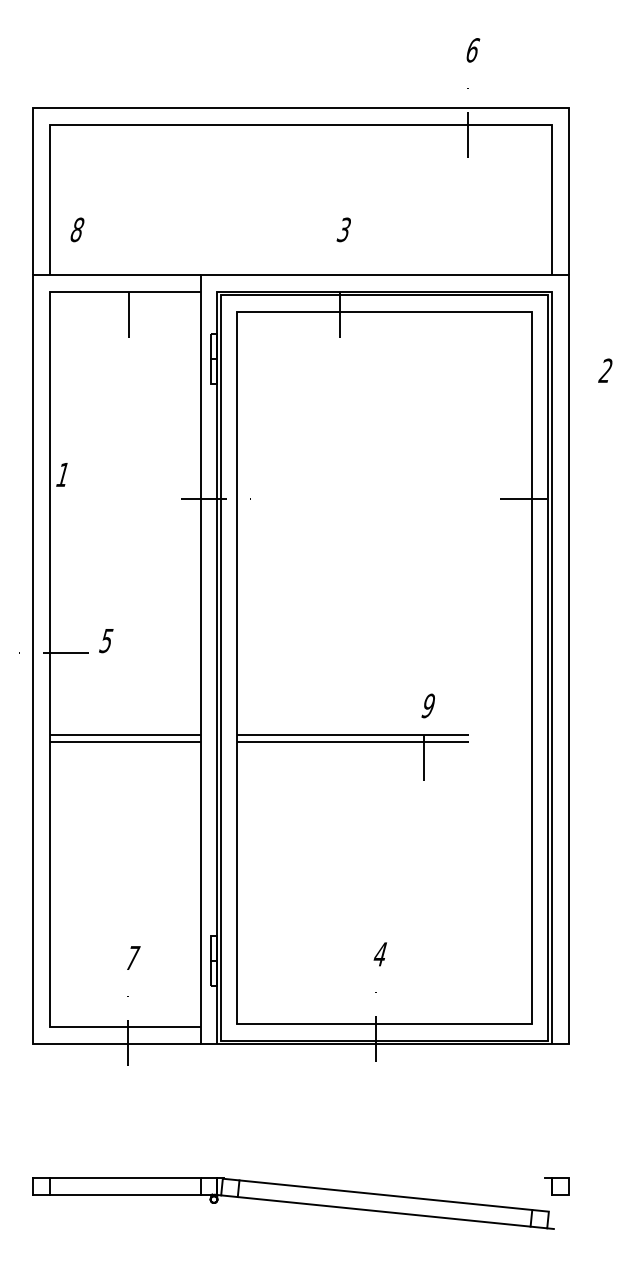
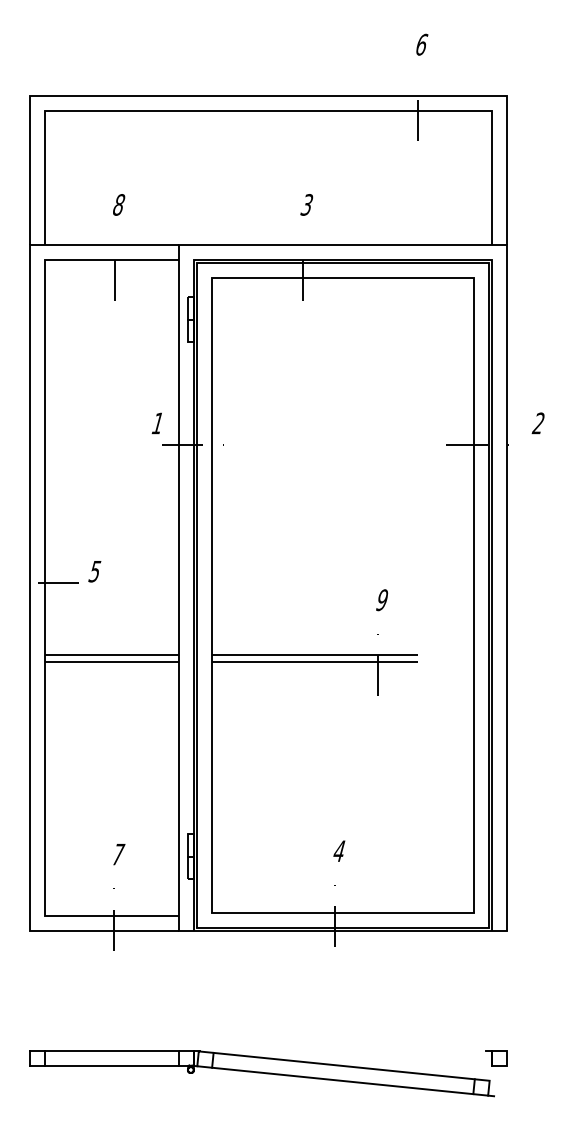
text: (77, 229) -> (119, 204), moved
text: (605, 370) -> (538, 423), moved
text: (61, 474) -> (156, 423), moved
text: (427, 705) -> (381, 599), moved

